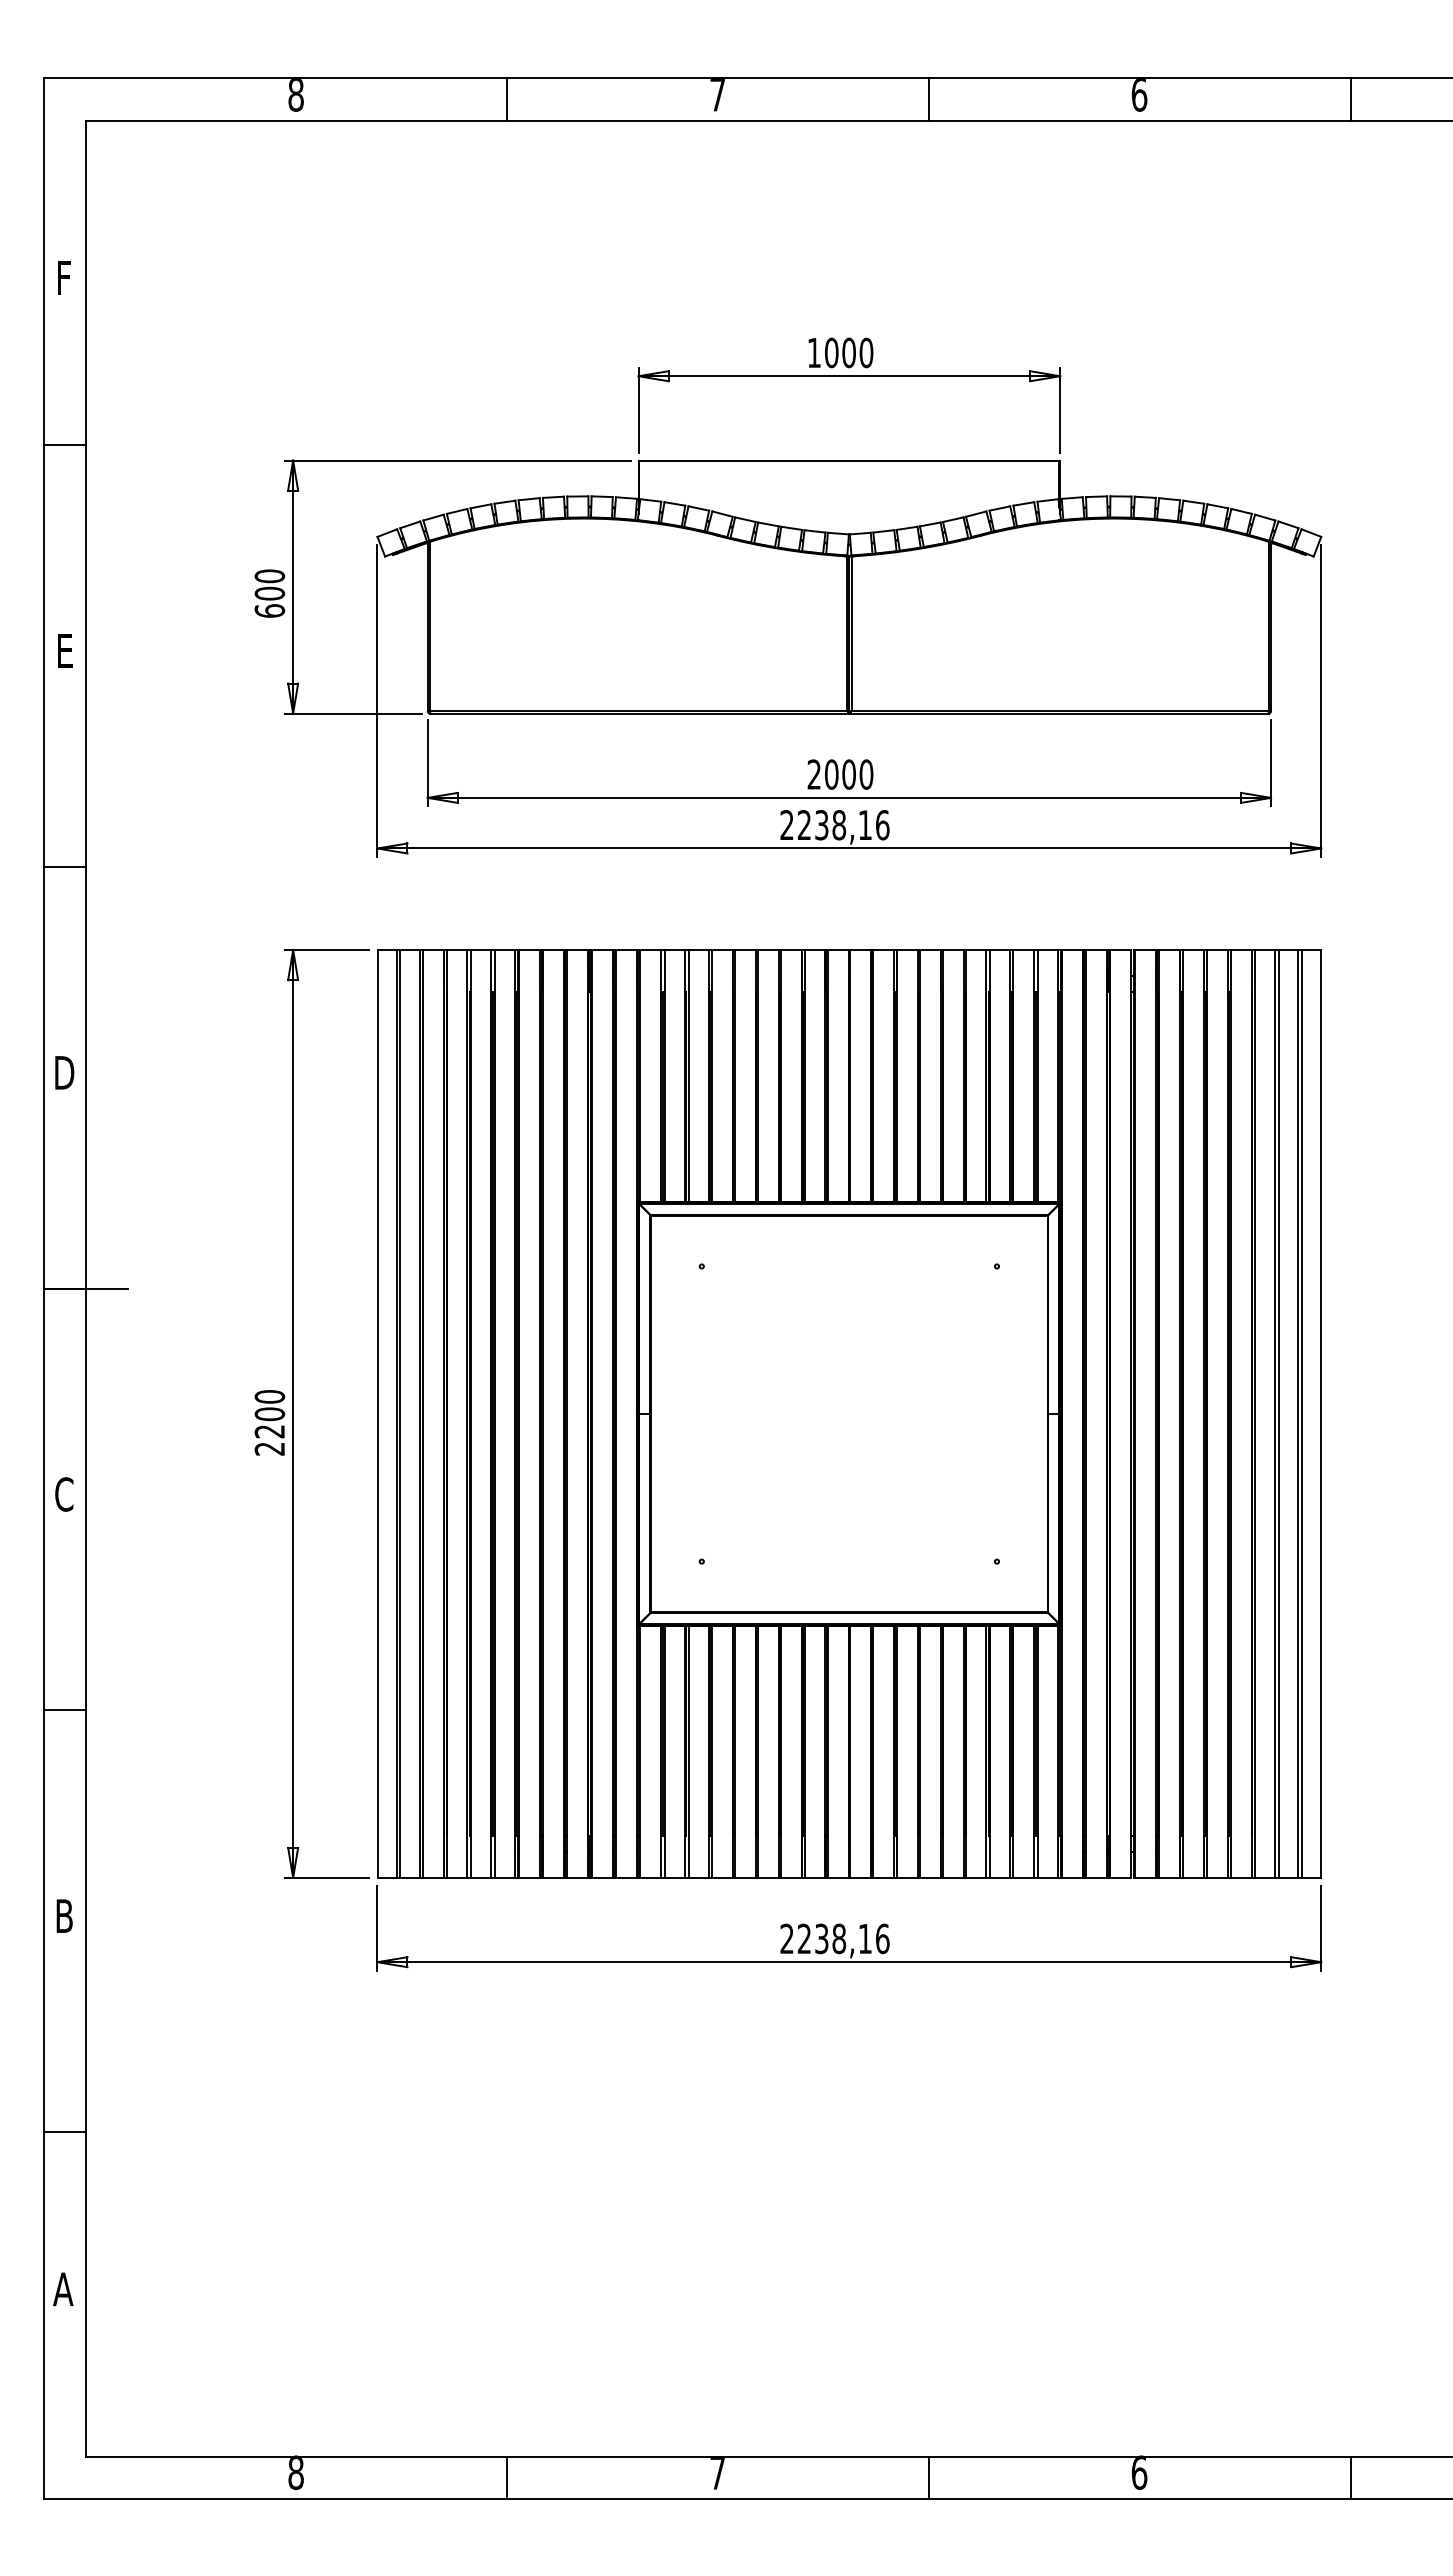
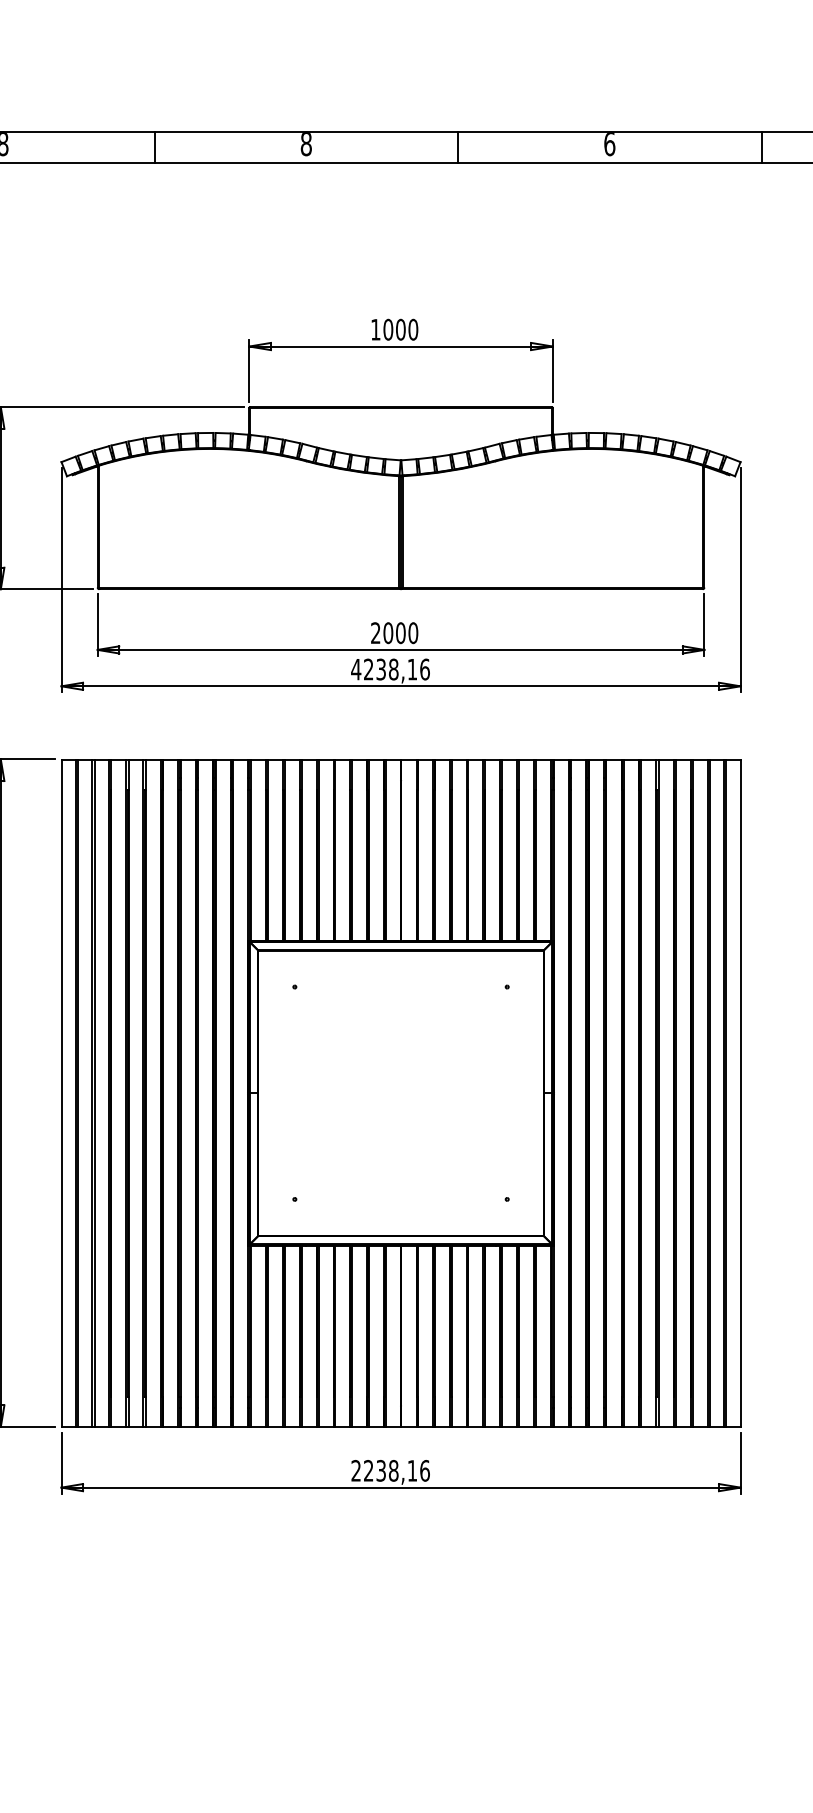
text: (717, 95) -> (306, 144), 7 -> 8
text: (786, 824) -> (355, 669), 2238,16 -> 4238,16

